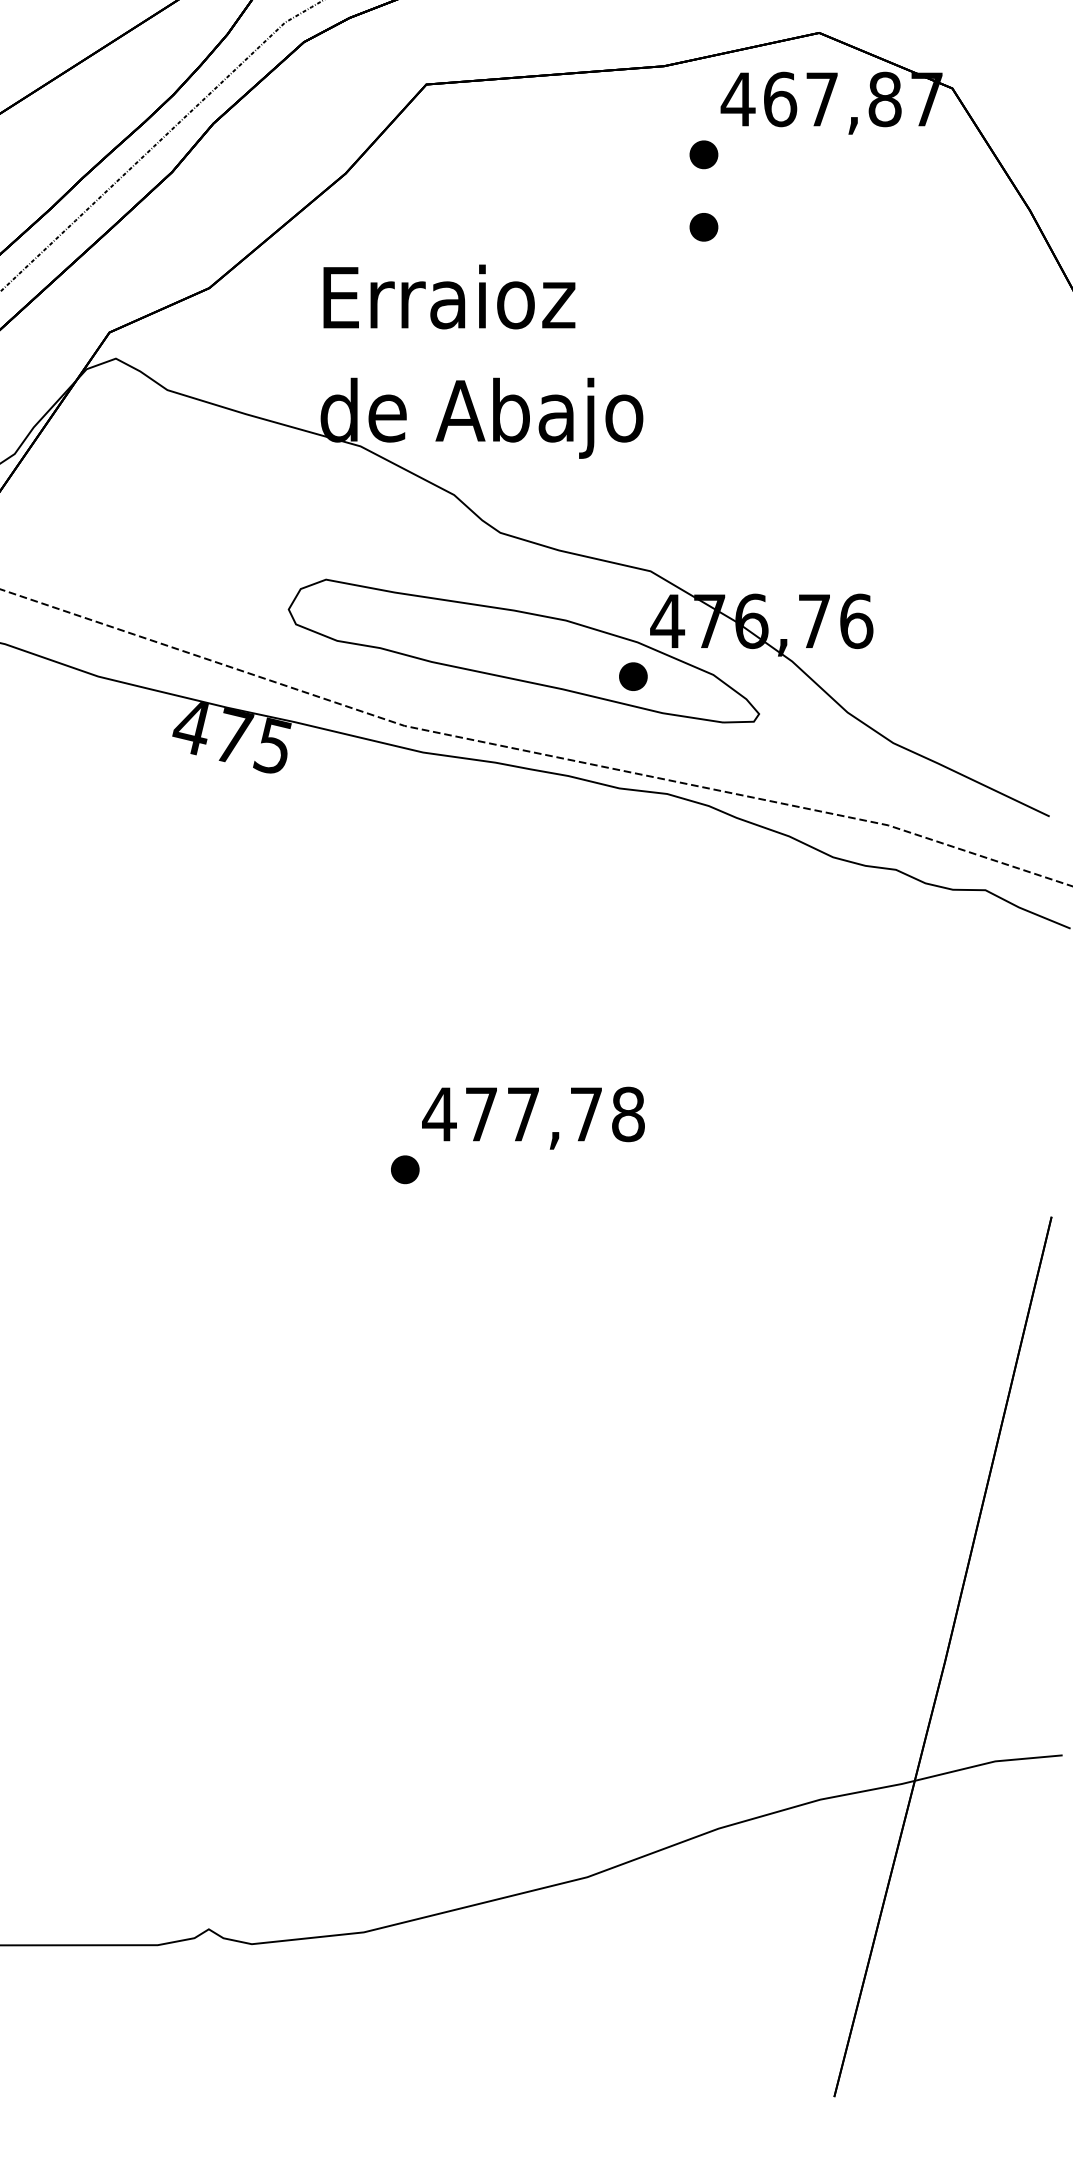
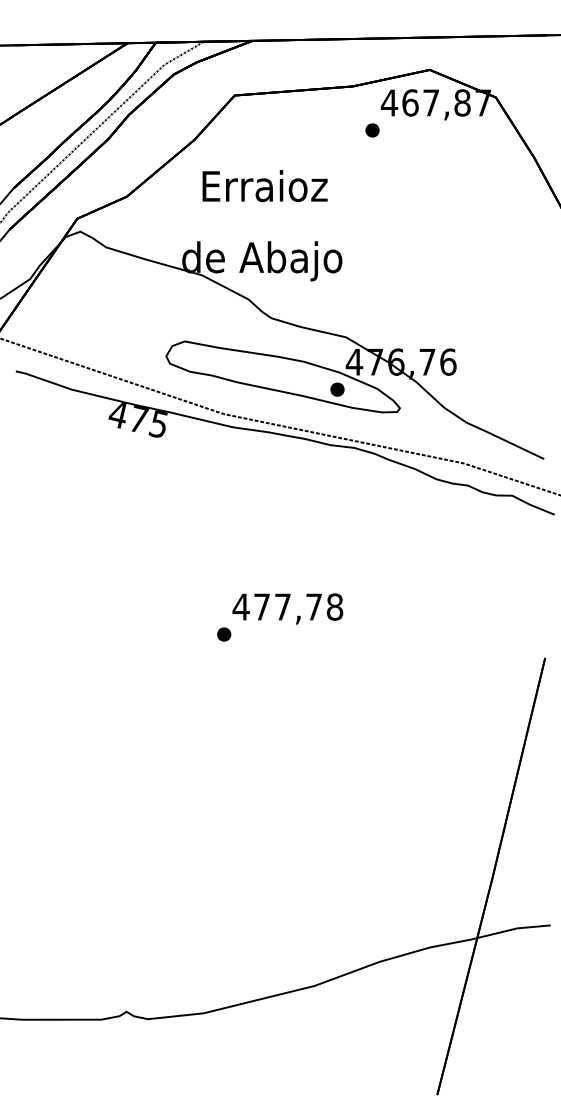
part: (703, 227) -> (372, 166), removed
text: (448, 297) -> (264, 186), moved

